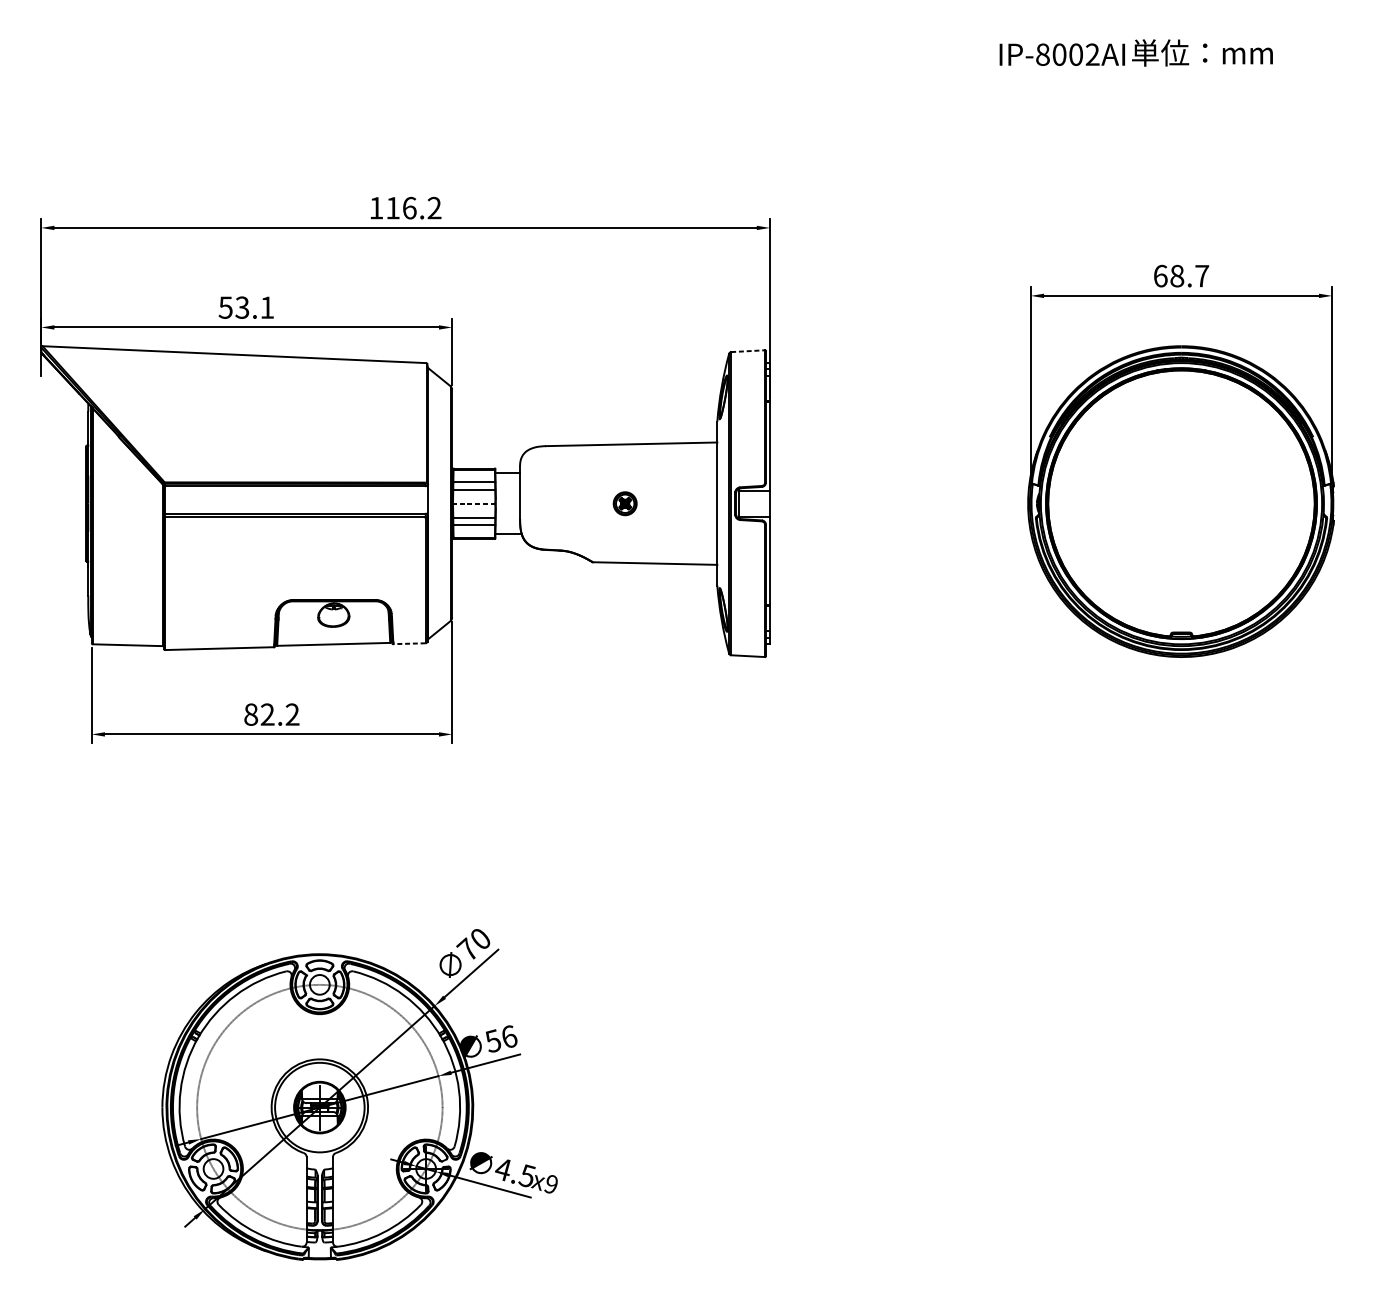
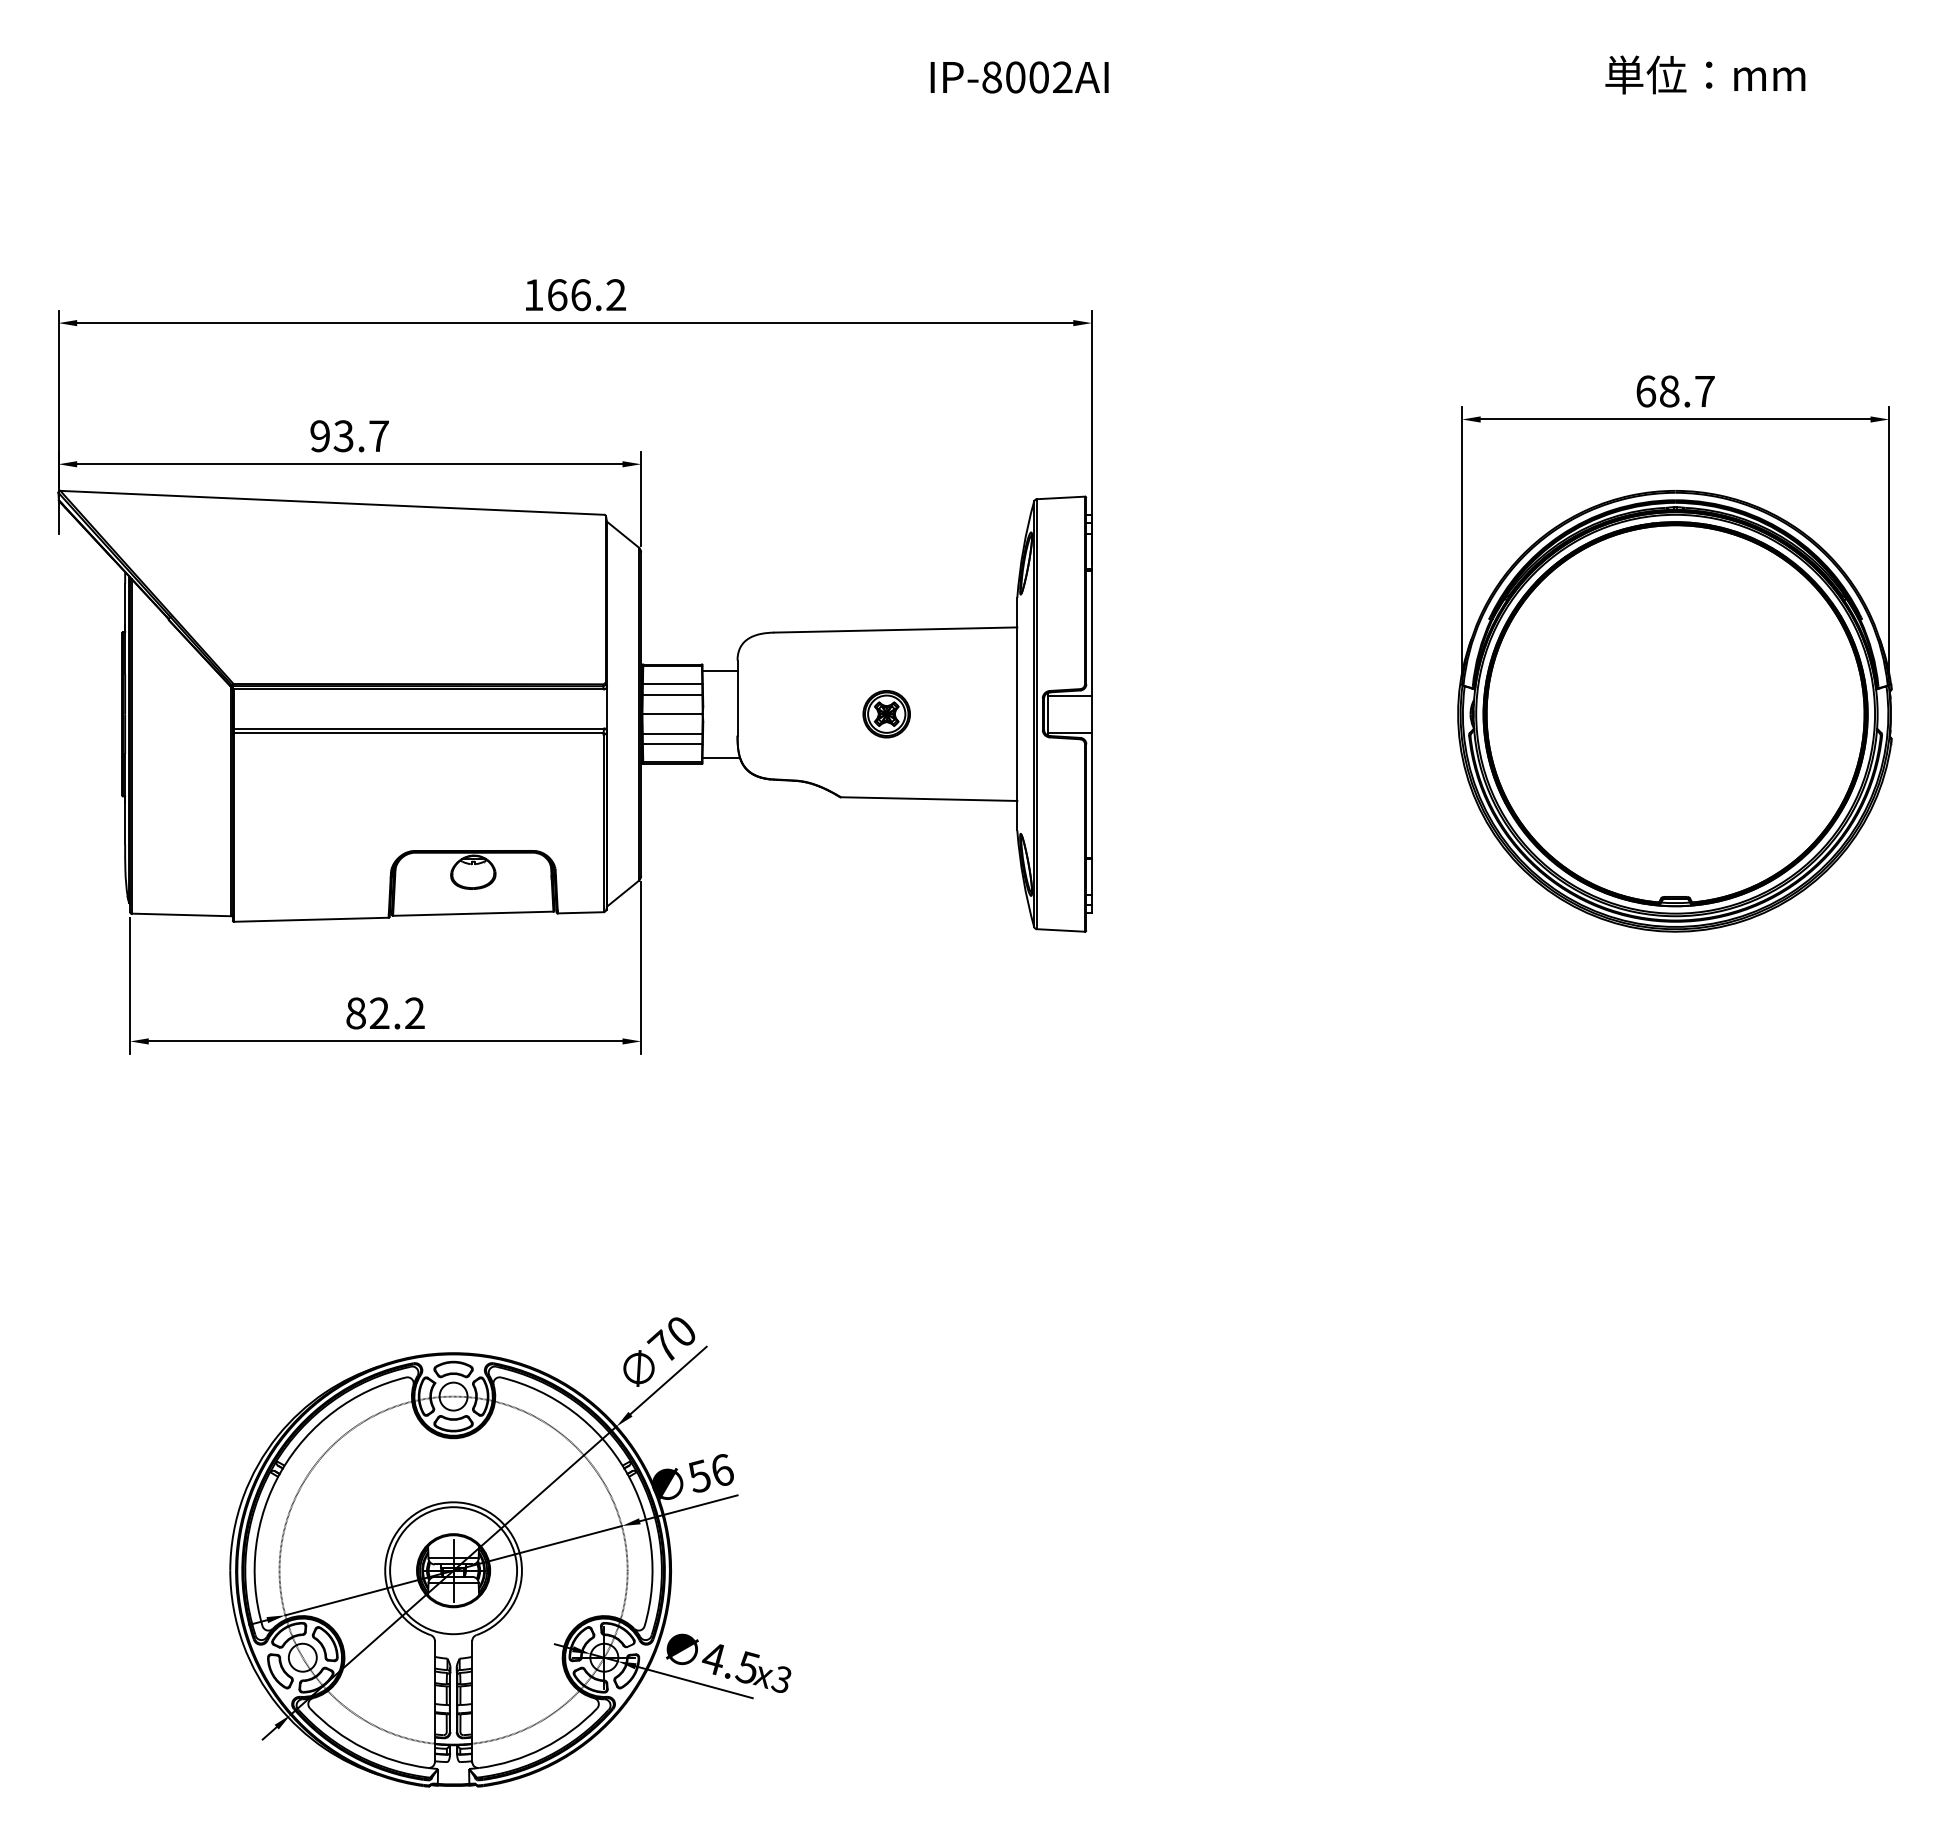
text: (1062, 54) -> (1019, 77), moved
text: (393, 208) -> (557, 295), 116.2 -> 166.2
text: (246, 307) -> (349, 436), 53.1 -> 93.7
line: (748, 350) -> (1061, 497), dashed -> solid
line: (474, 503) -> (672, 714), dashed -> solid
part: (625, 503) -> (886, 714), size x1.43
line: (409, 643) -> (580, 912), dashed -> solid
text: (551, 1184) -> (781, 1679), x9 -> x3

